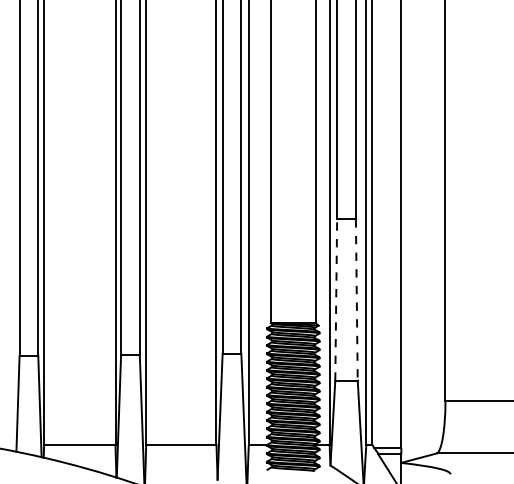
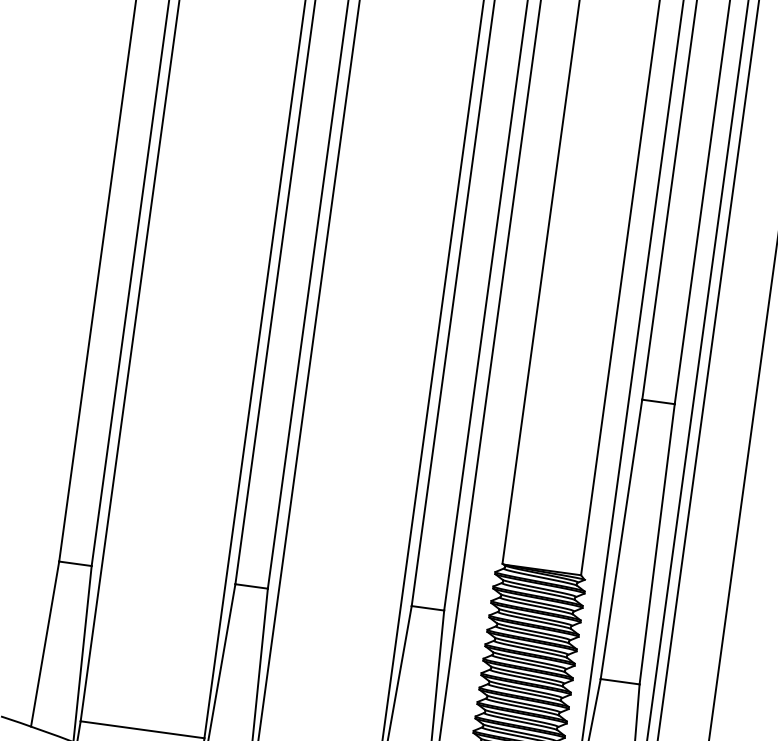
line: (336, 299) -> (622, 538), dashed -> solid
line: (356, 299) -> (656, 543), dashed -> solid

